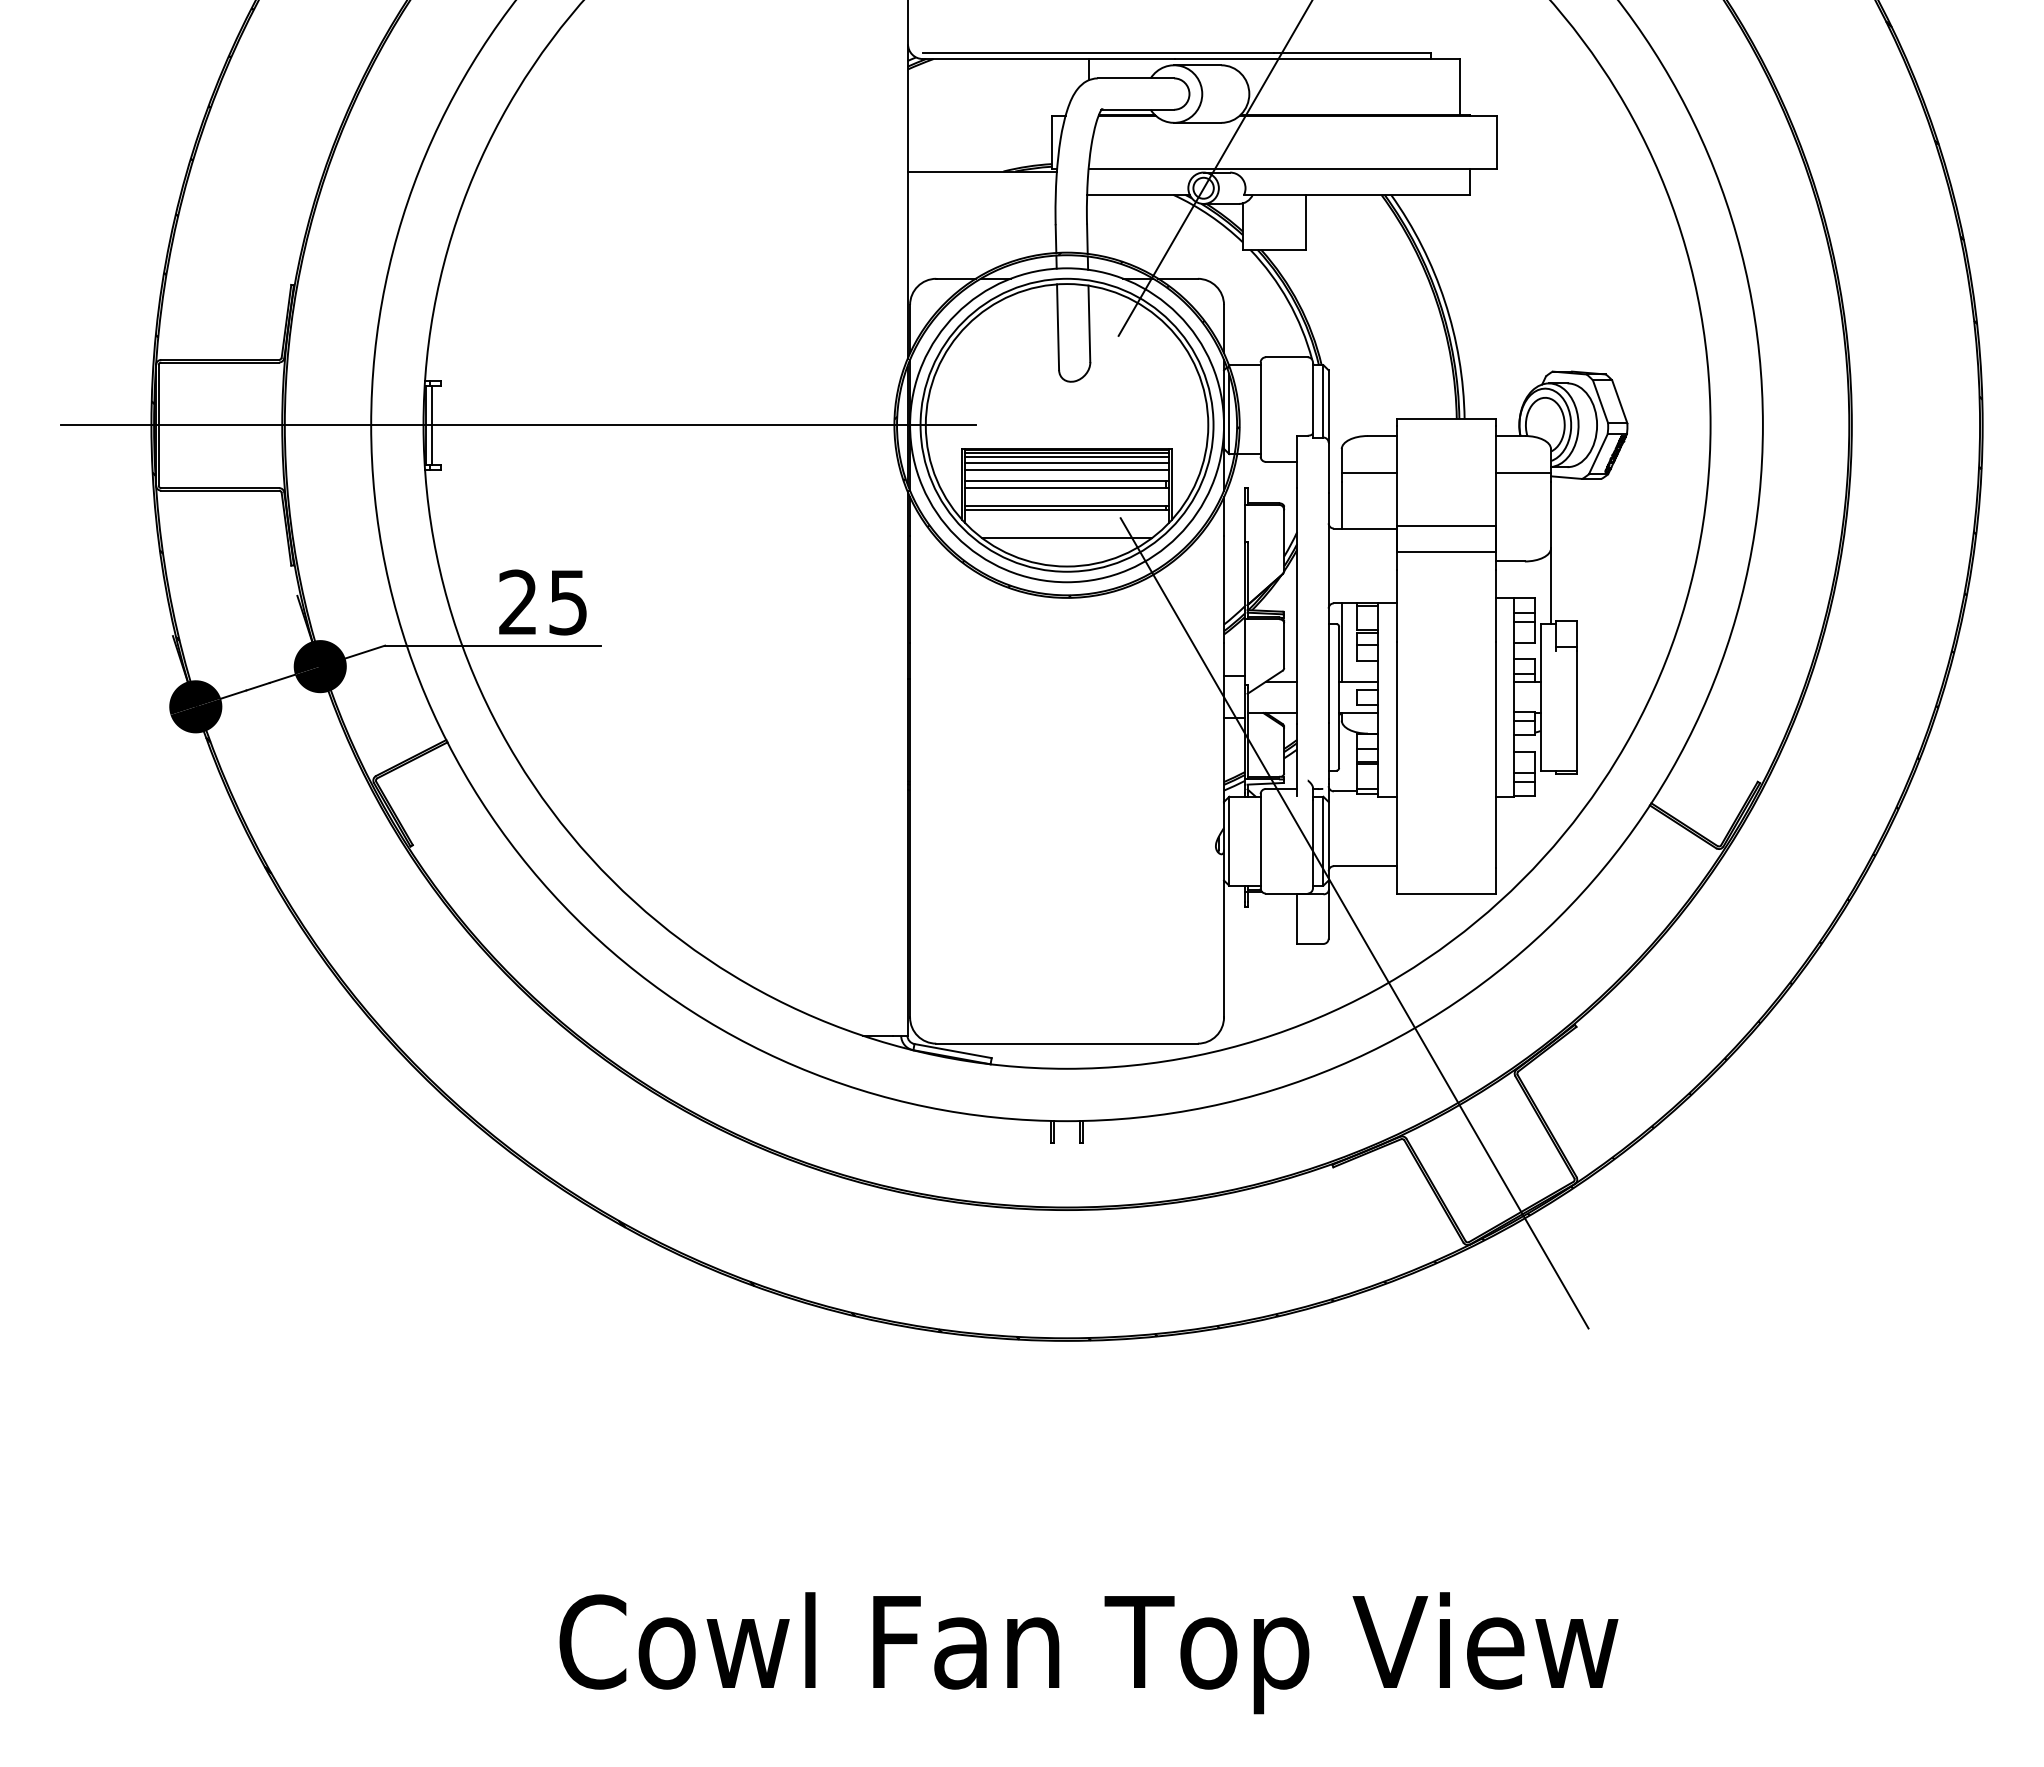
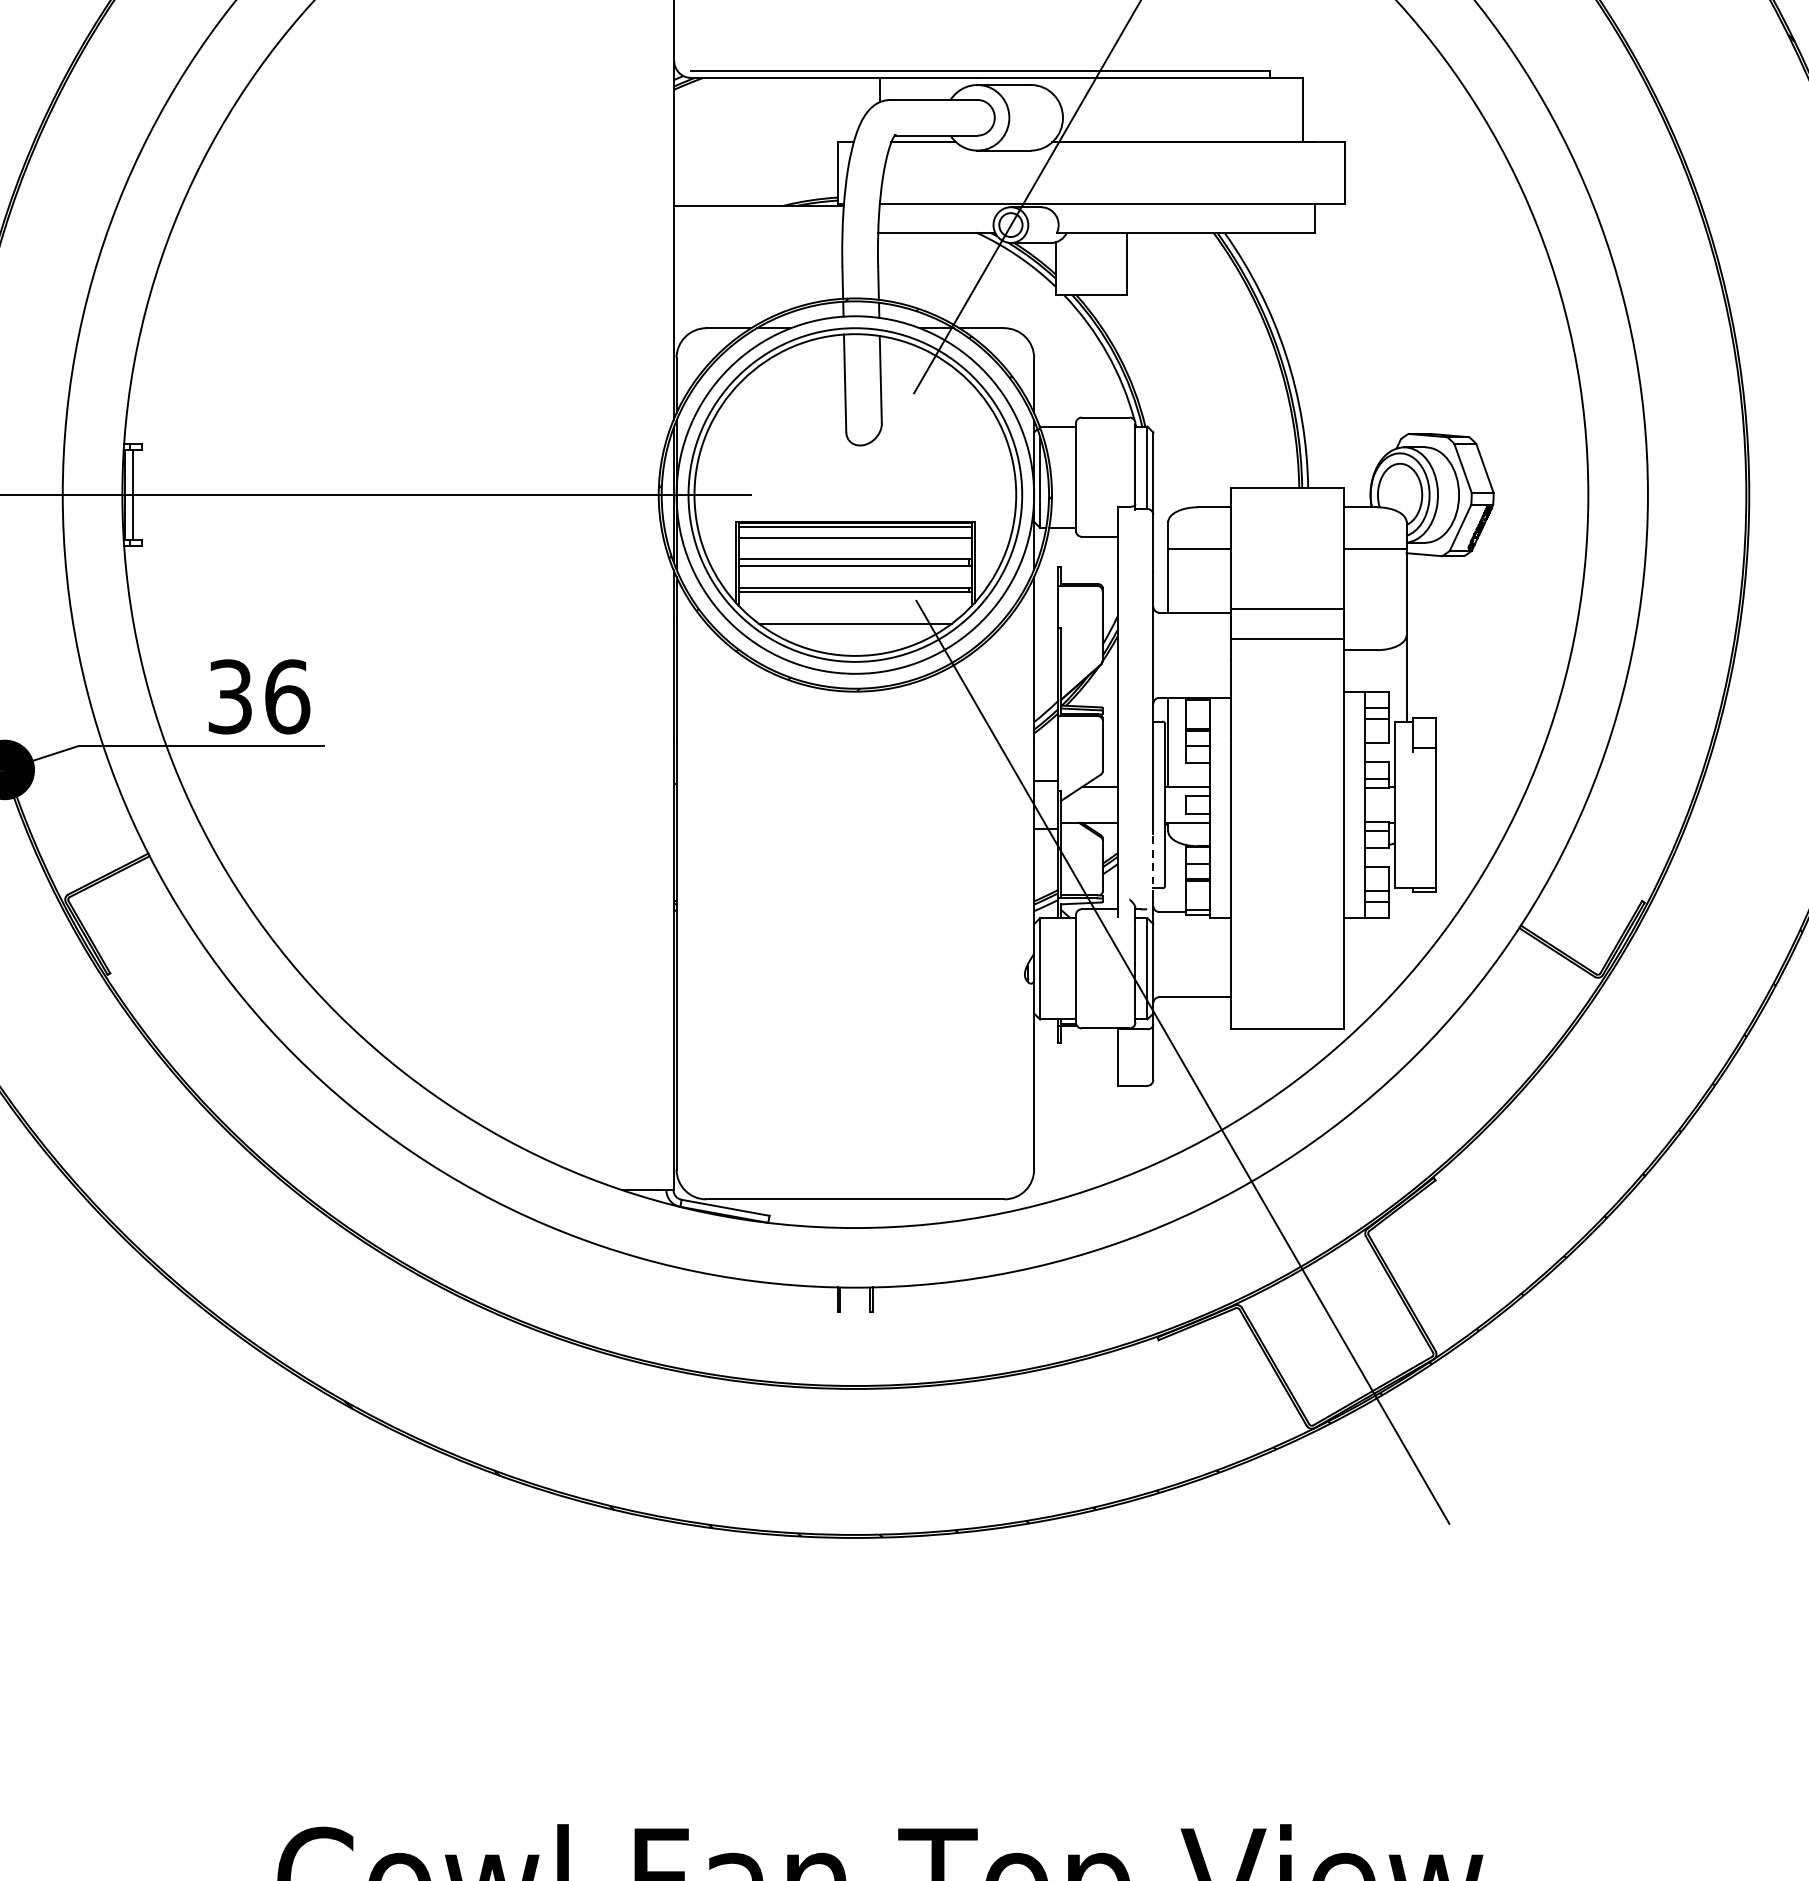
line: (1067, 457) -> (855, 531), removed
line: (1067, 469) -> (855, 545), removed
text: (543, 602) -> (259, 696), 25 -> 36
line: (1328, 750) -> (1153, 865), solid -> dashed

